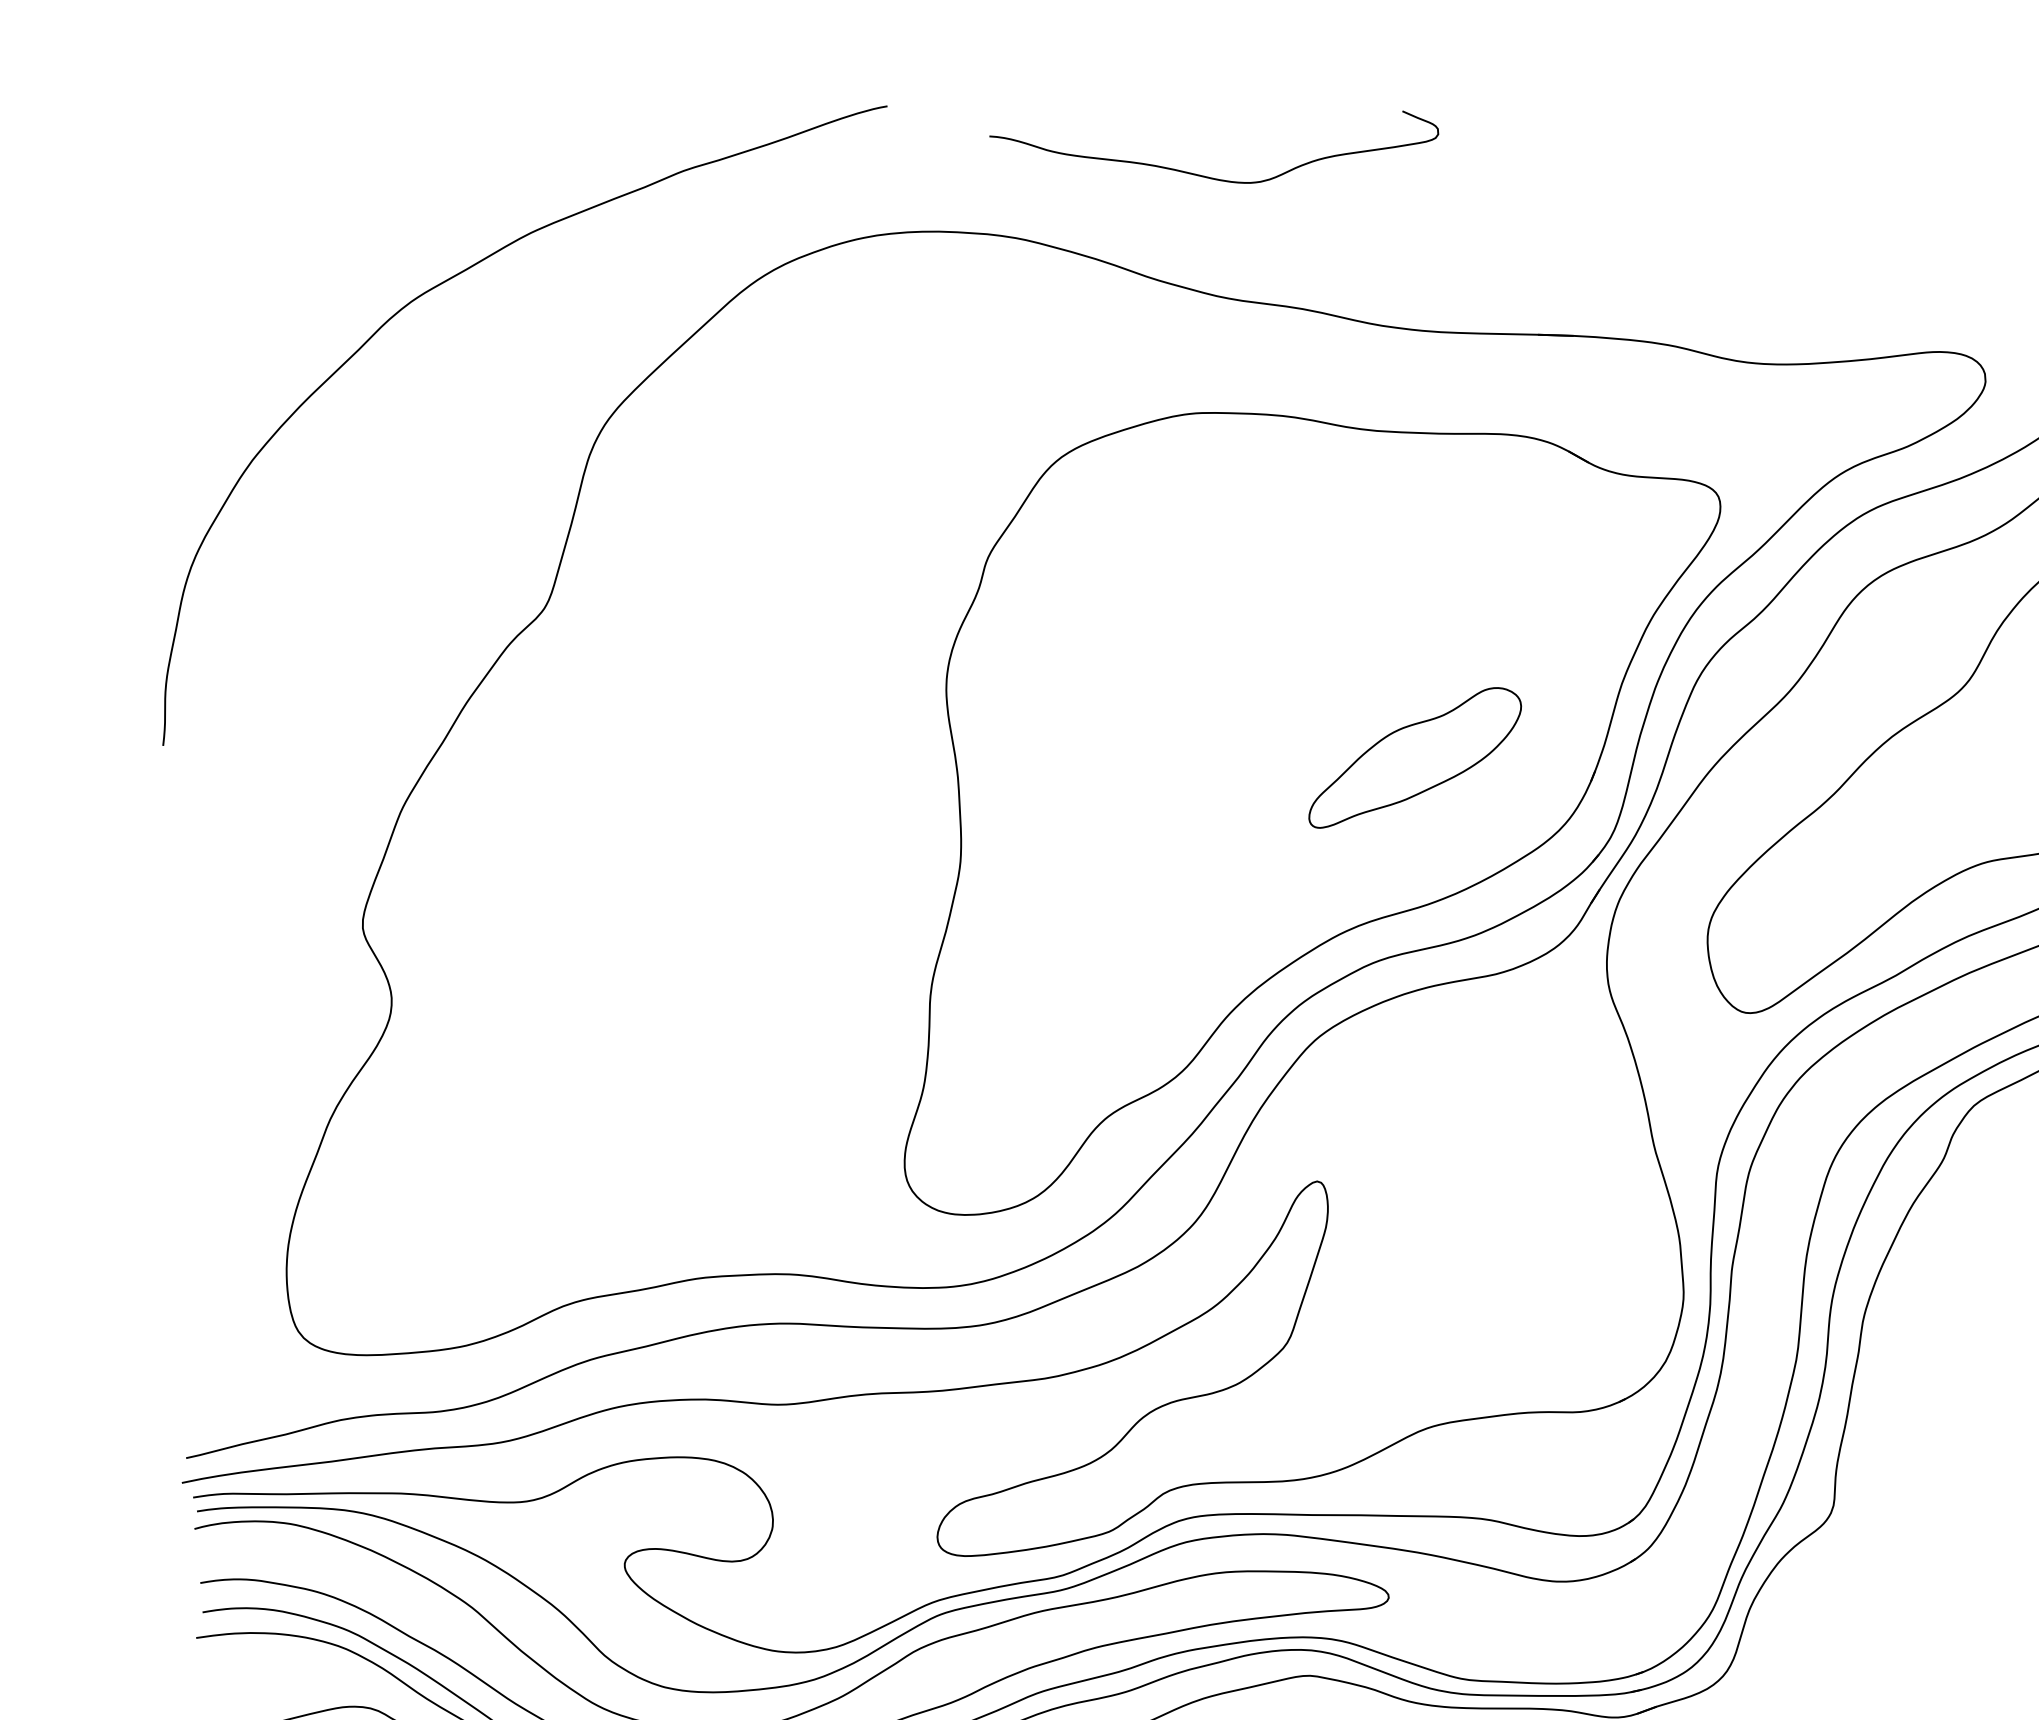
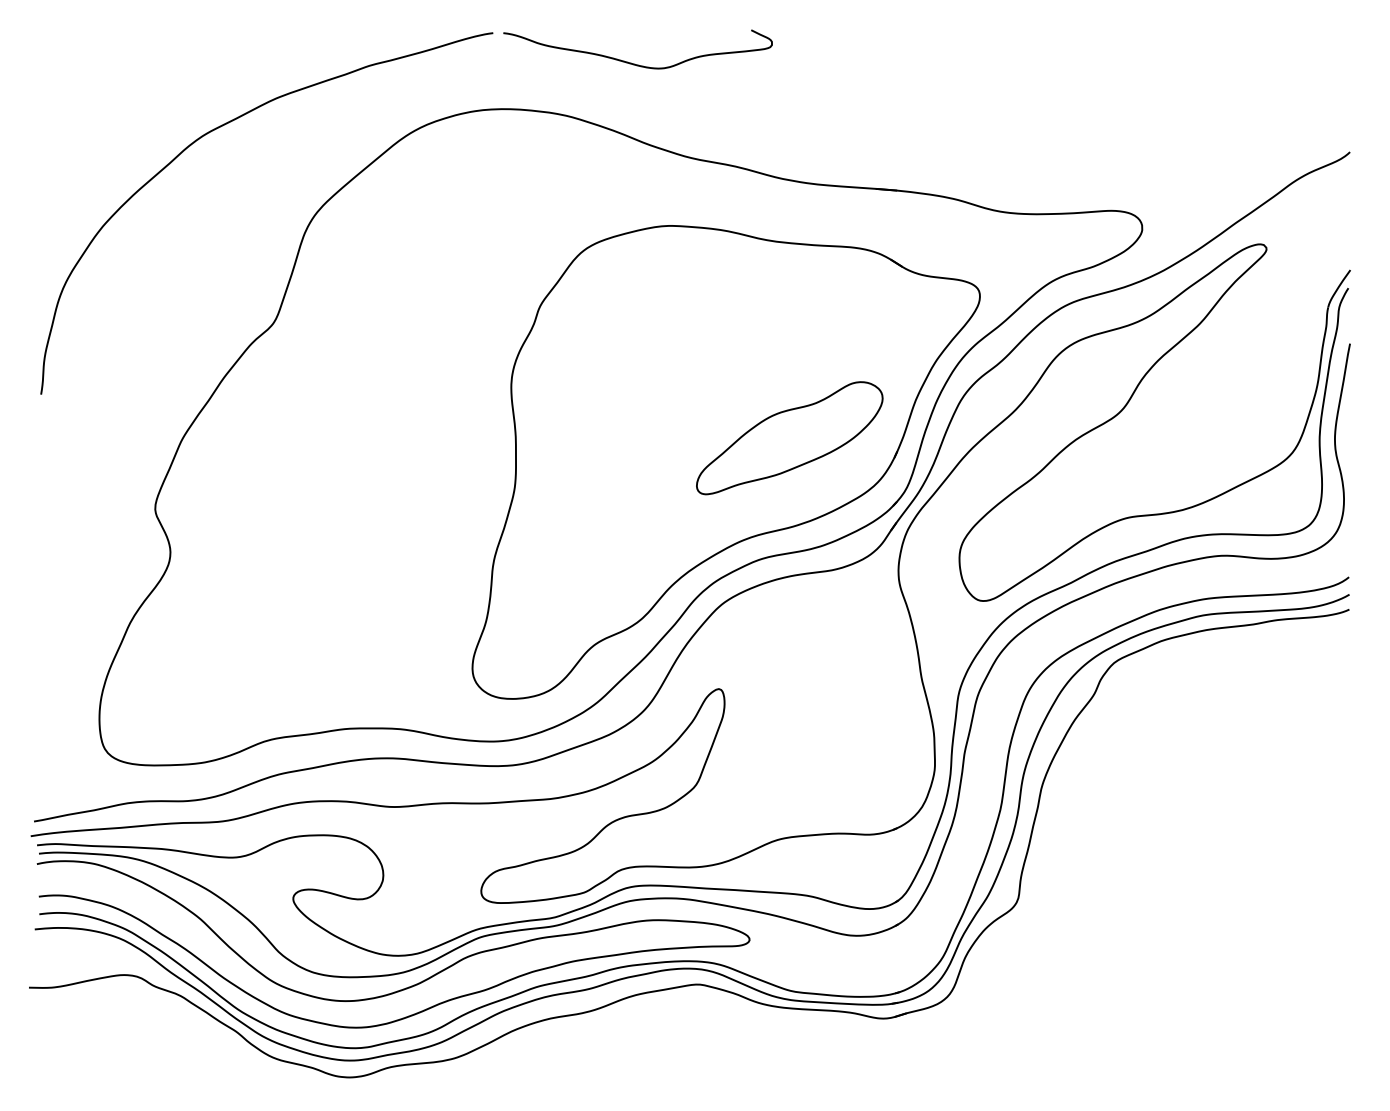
curve: (1205, 174) -> (631, 62), moved
part: (1414, 757) -> (789, 438), size x1.43

